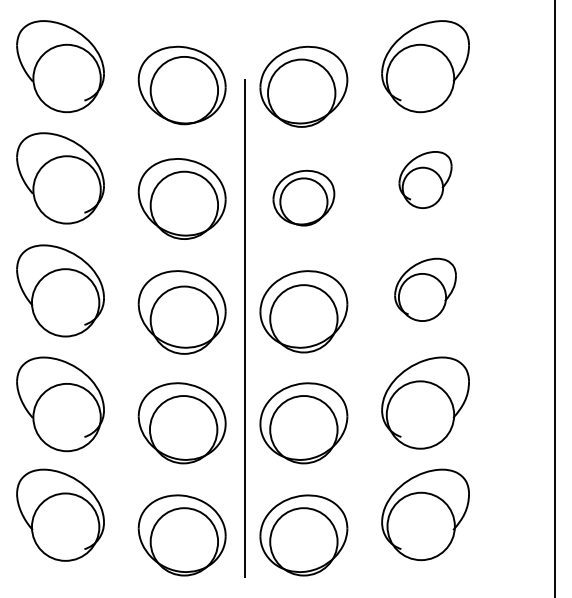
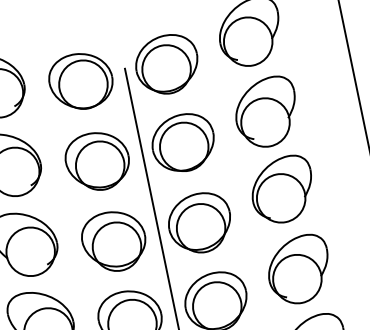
part: (425, 179) -> (266, 112), size x1.67
part: (303, 198) -> (183, 143), size x1.43
part: (425, 289) -> (282, 189), size x1.43

